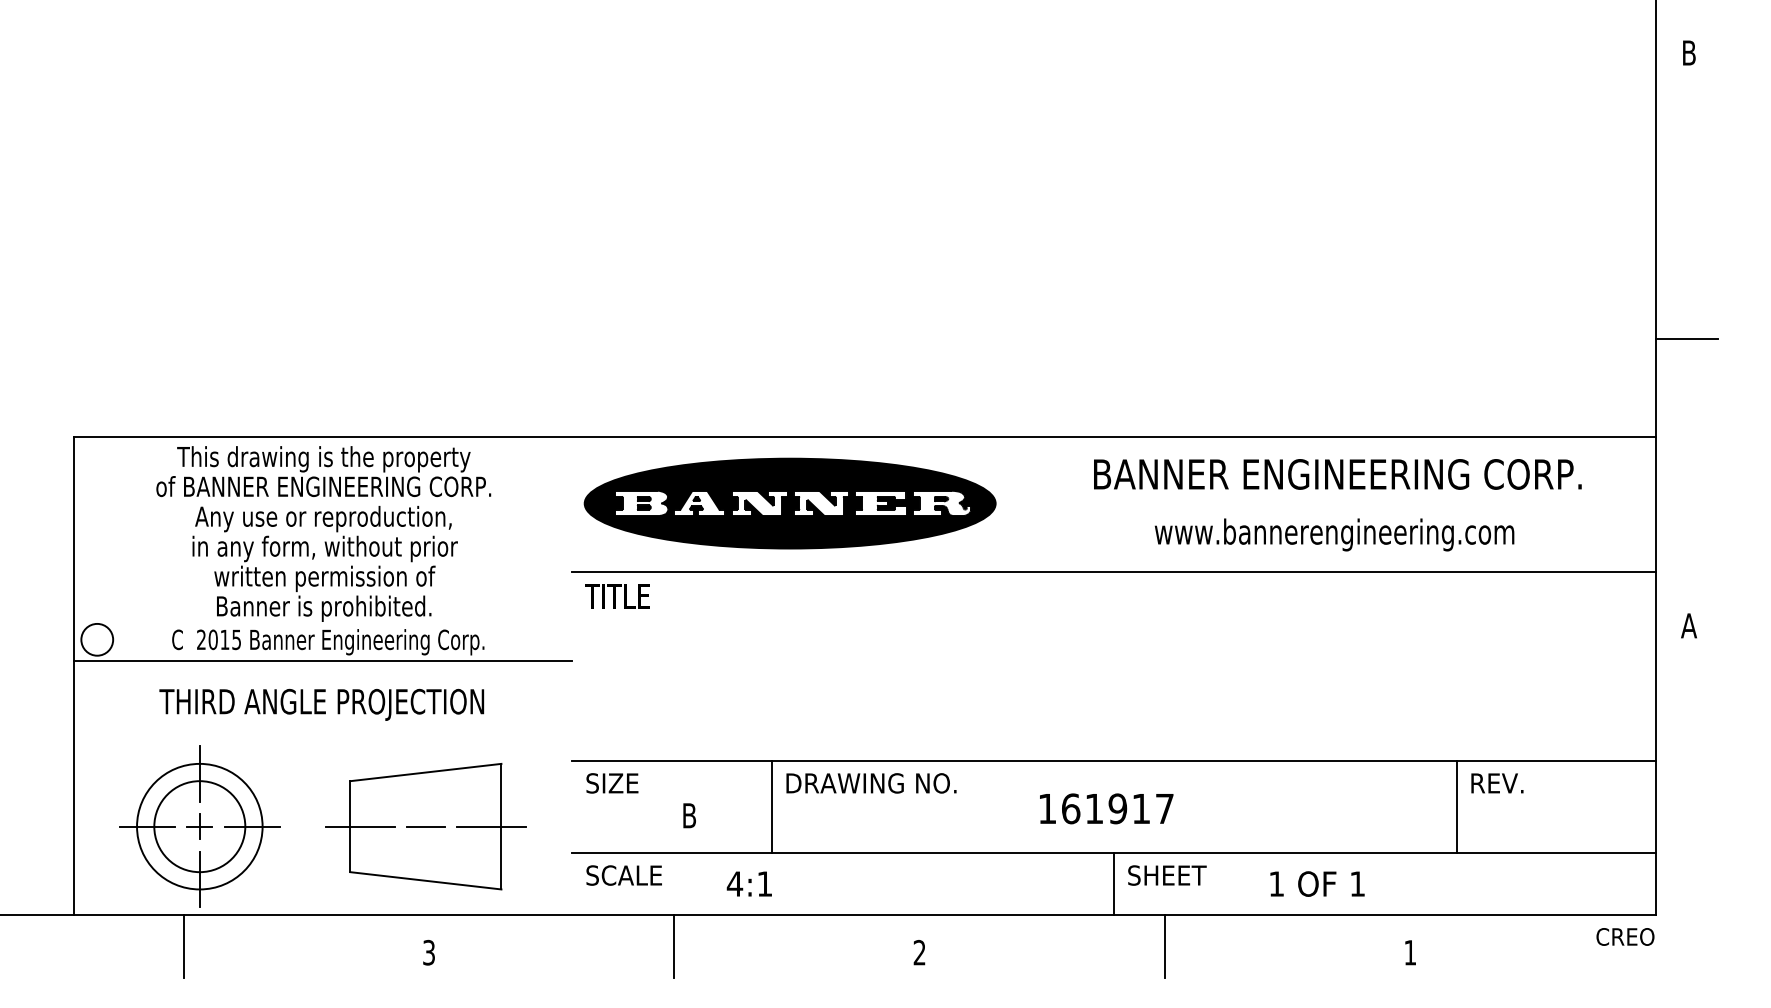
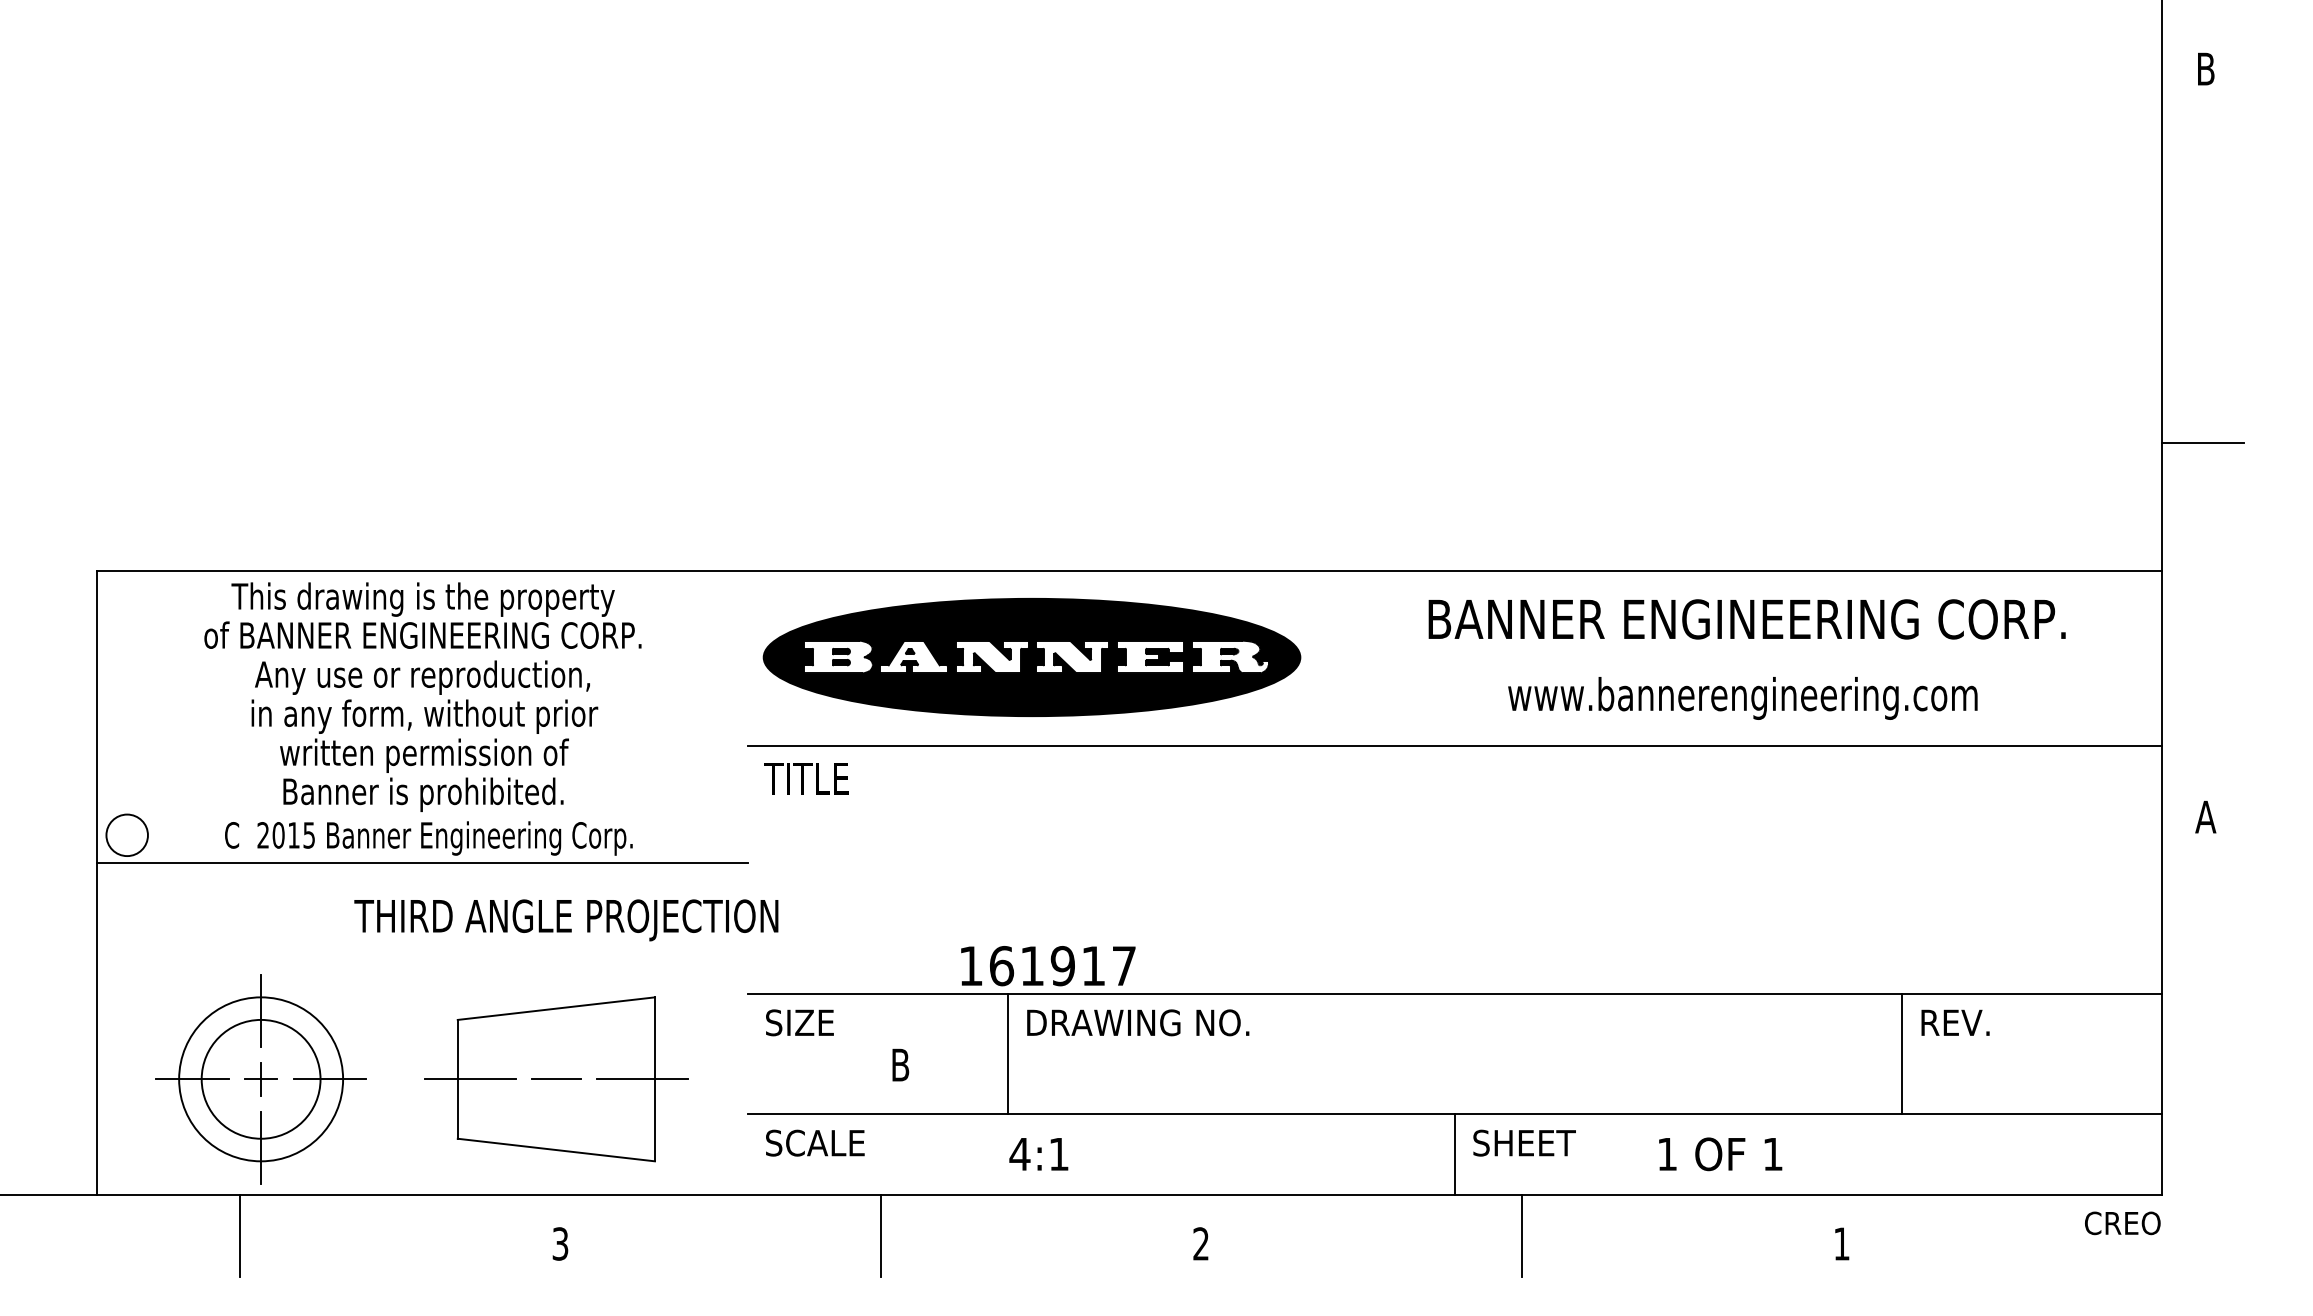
text: (321, 705) -> (566, 920), moved
text: (1106, 809) -> (1048, 966), moved
text: (749, 884) -> (1038, 1154), moved

